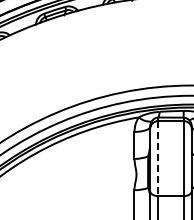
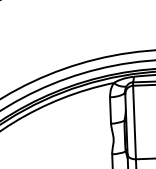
line: (158, 158) -> (134, 122), dashed -> solid

